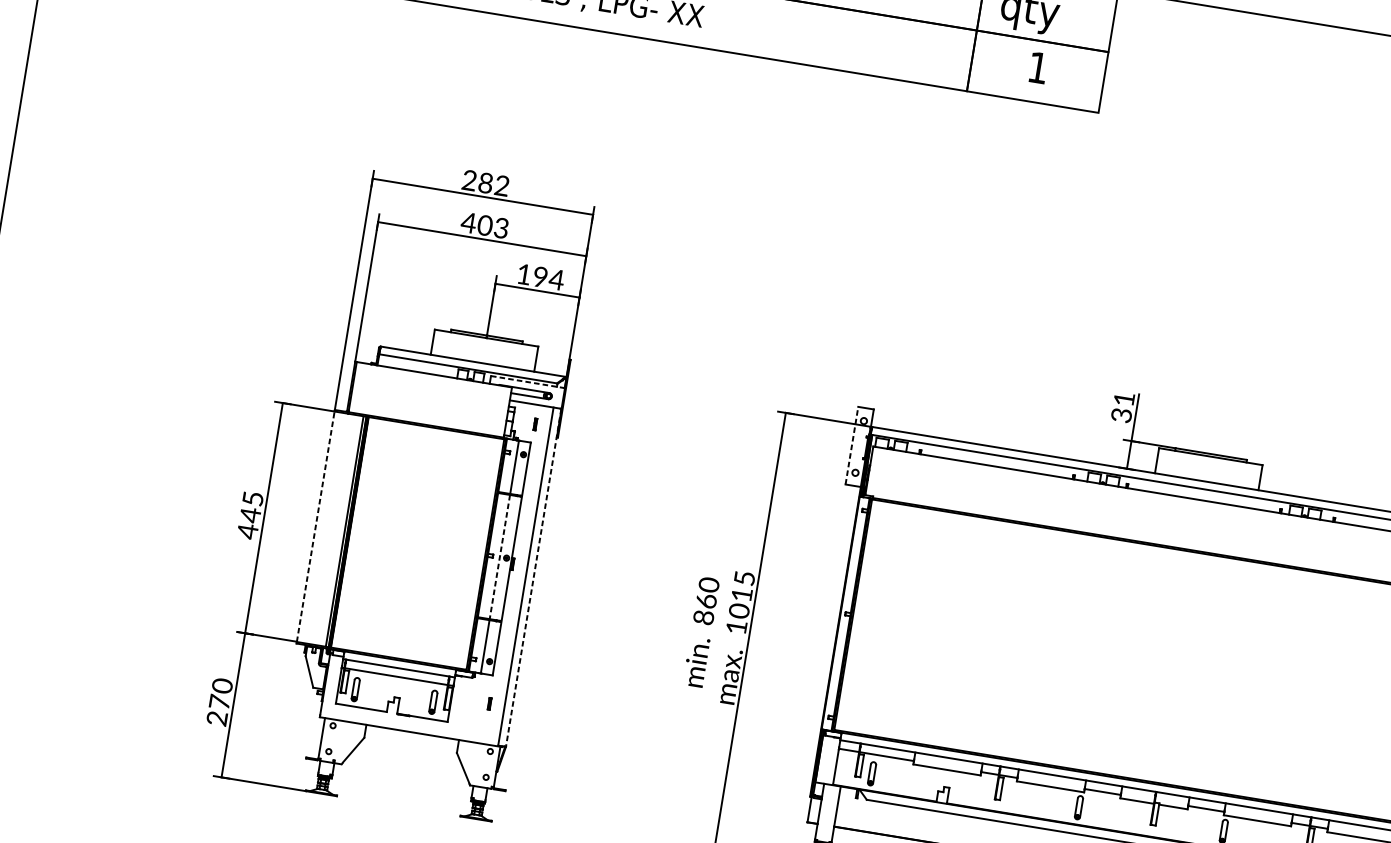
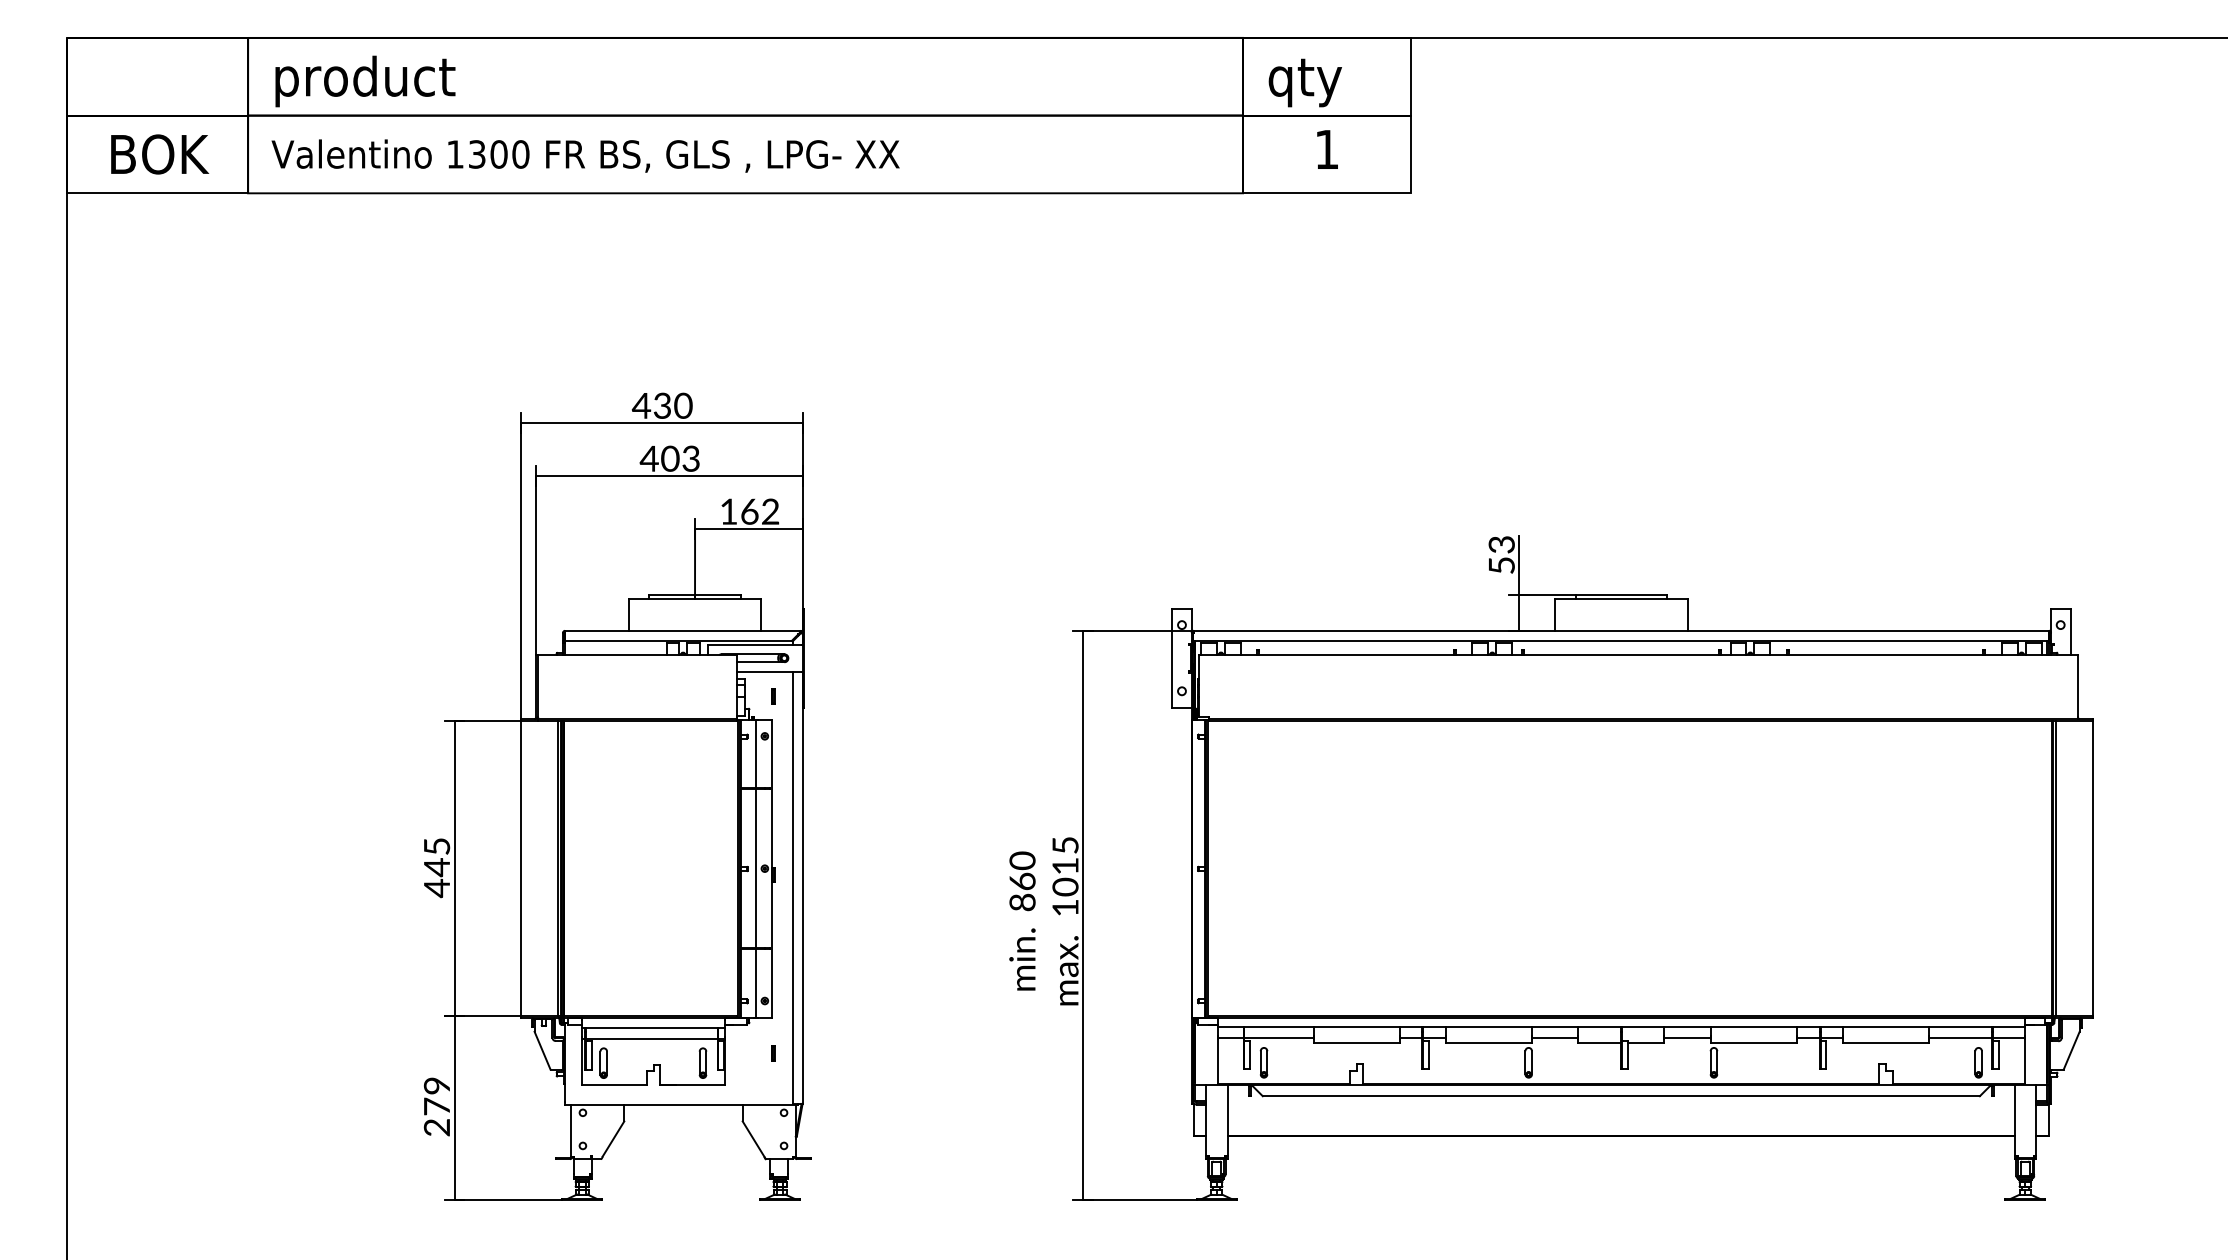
text: (485, 182) -> (661, 405), 282 -> 430
text: (548, 278) -> (760, 511), 194 -> 162
line: (527, 382) -> (754, 645), dashed -> solid
text: (1122, 407) -> (1501, 555), 31 -> 53
line: (852, 446) -> (1172, 658), dashed -> solid
line: (315, 526) -> (520, 868), dashed -> solid
line: (499, 557) -> (756, 869), dashed -> solid
line: (533, 578) -> (802, 888), dashed -> solid
text: (222, 685) -> (437, 1085), 270 -> 279

